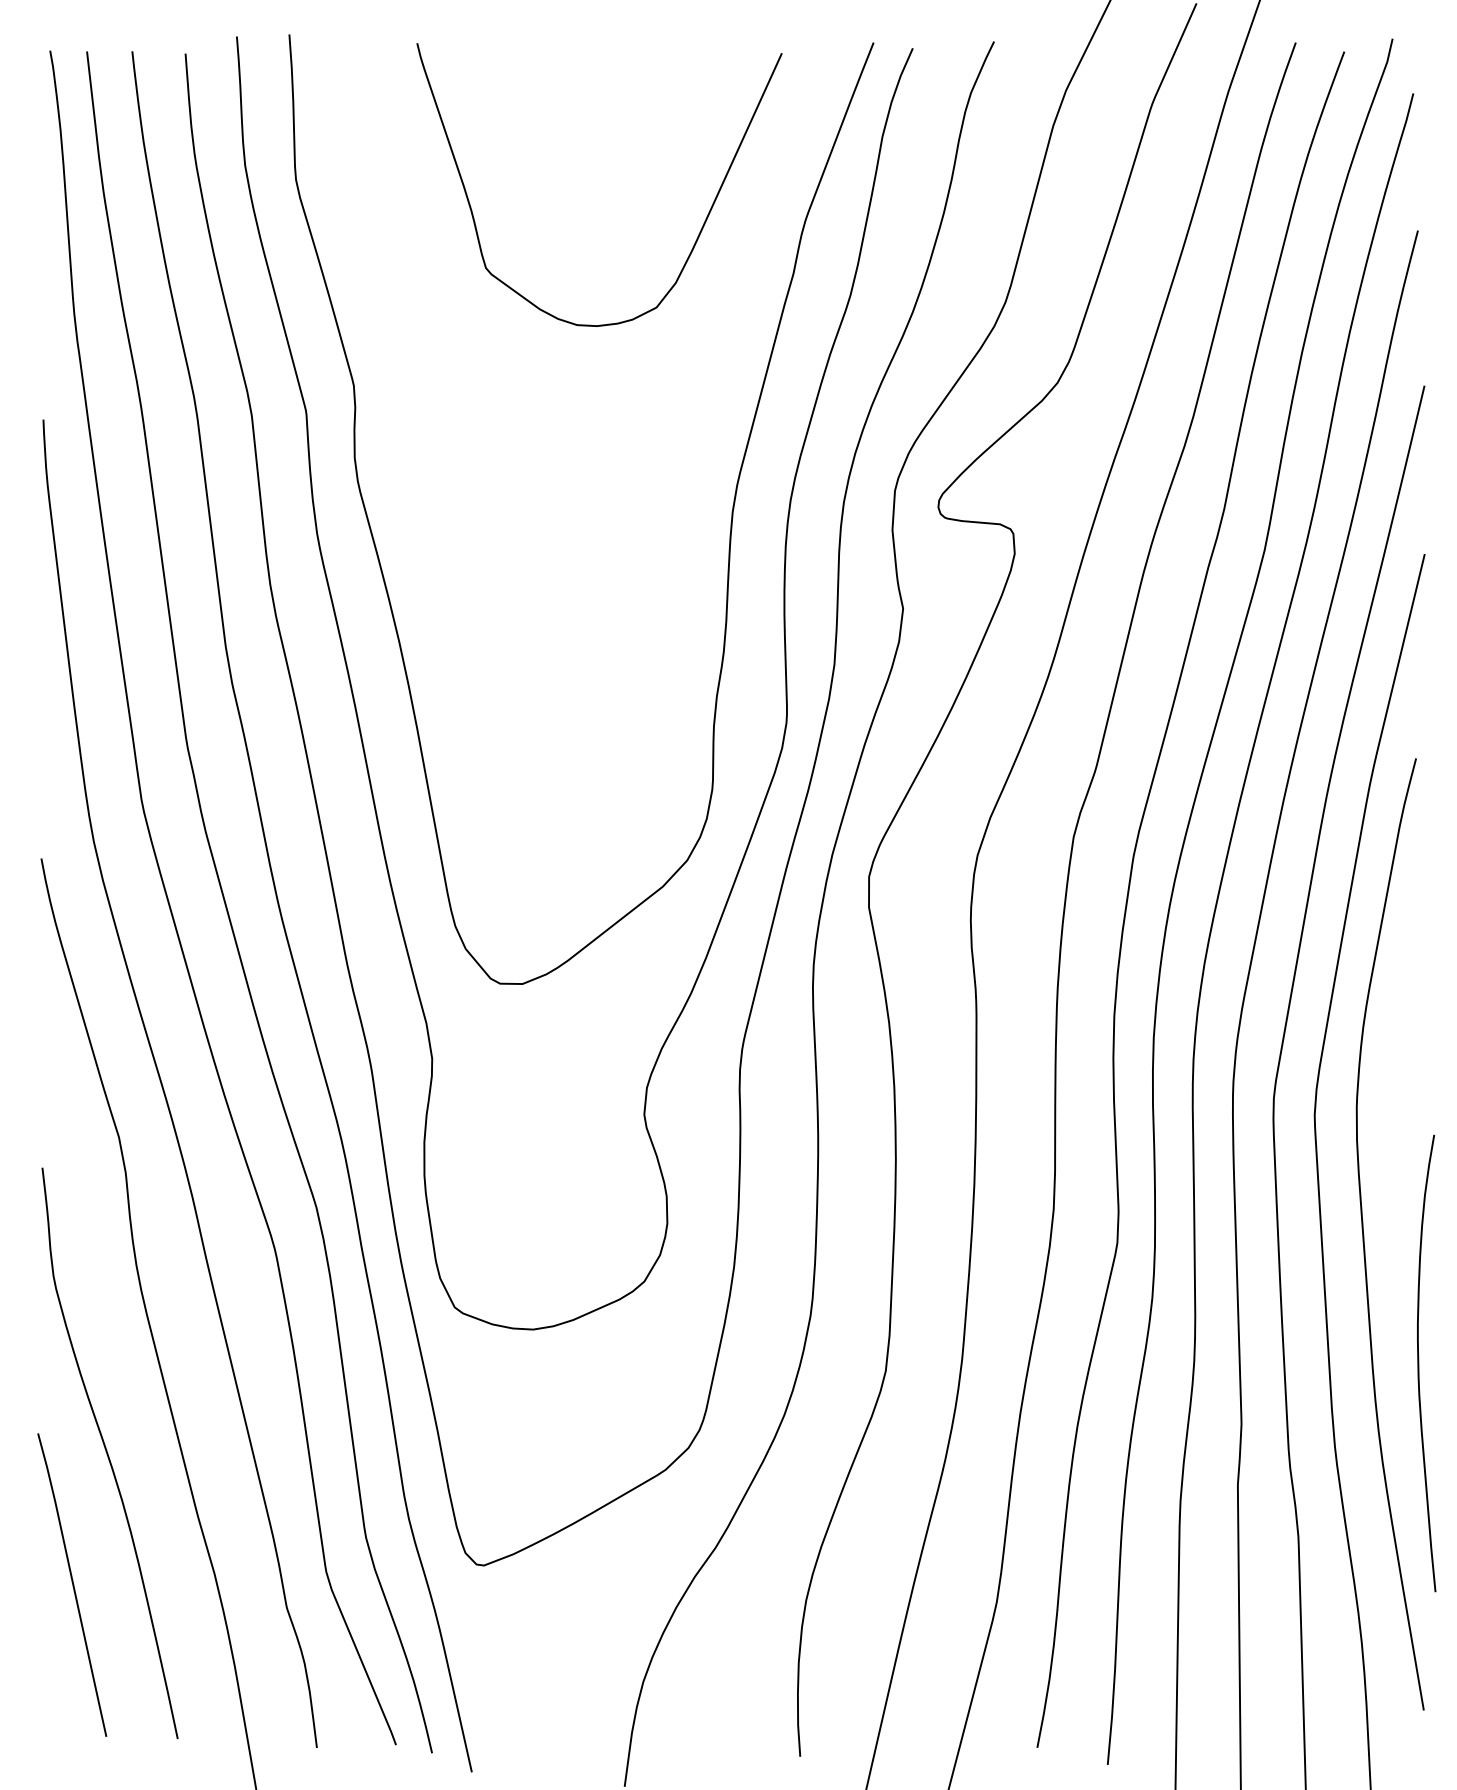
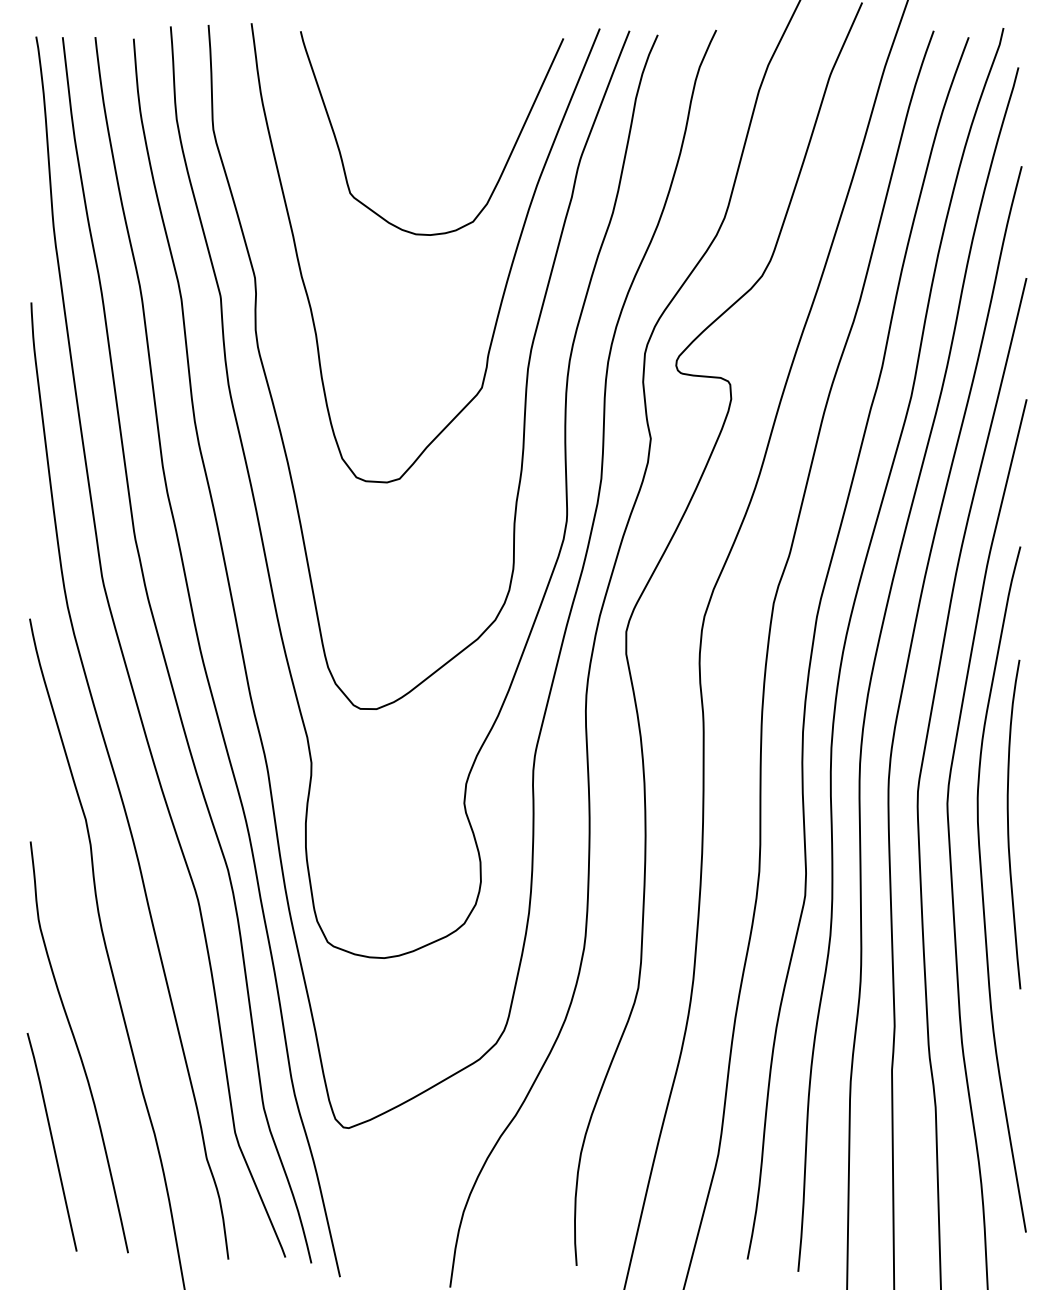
curve: (702, 387) -> (506, 279), added
curve: (1418, 1363) -> (1008, 824), moved

